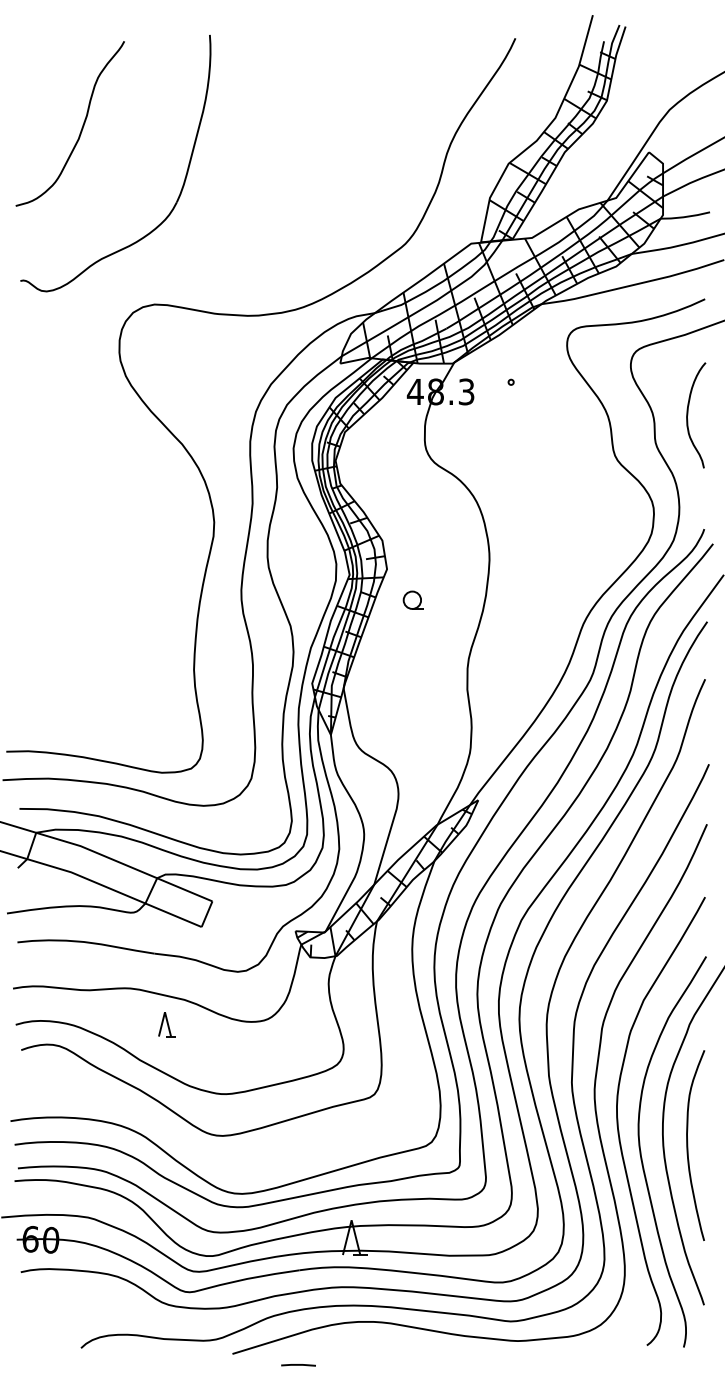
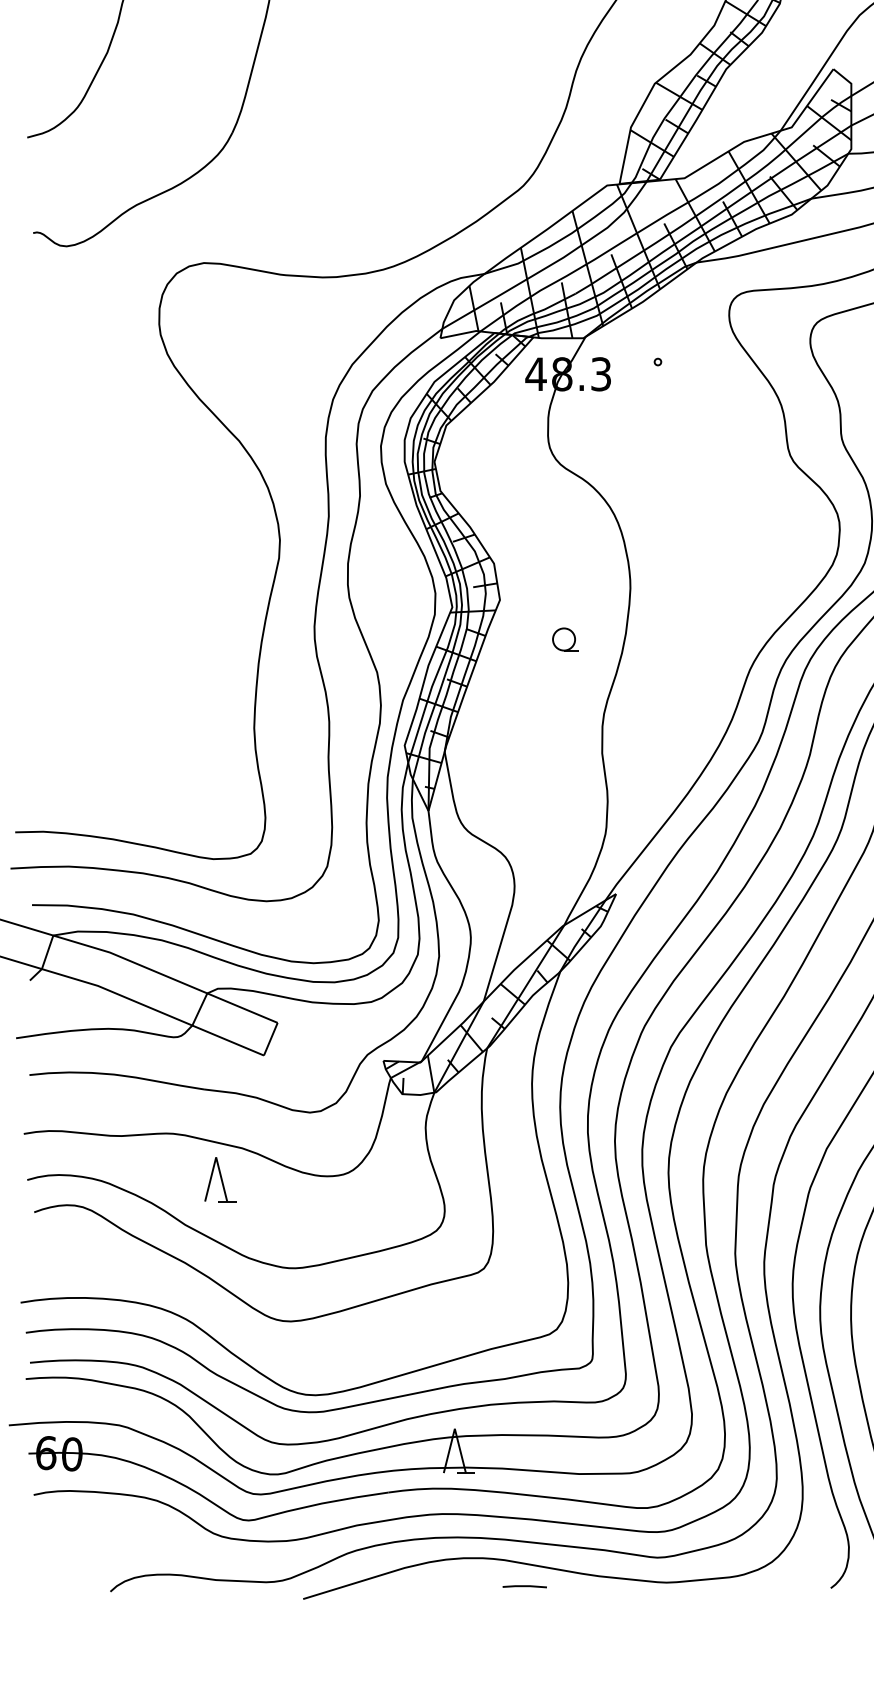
part: (412, 599) -> (564, 638), moved
part: (166, 1024) -> (219, 1179), size x1.43
line: (298, 1365) -> (524, 1587), moved

